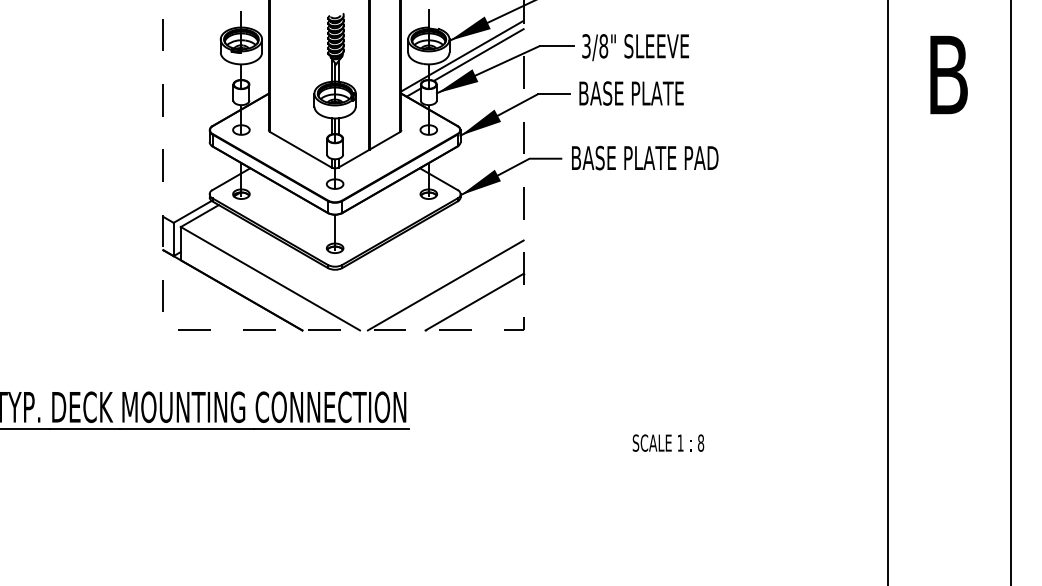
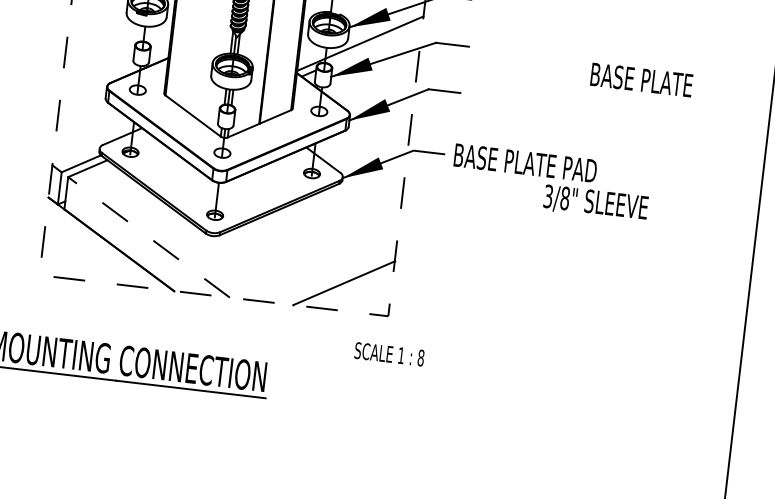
text: (635, 47) -> (595, 203), moved
line: (478, 54) -> (375, 43), removed
text: (631, 93) -> (641, 80), moved
line: (270, 278) -> (149, 237), solid -> dashed
line: (445, 285) -> (317, 263), removed
text: (668, 442) -> (389, 353), moved

